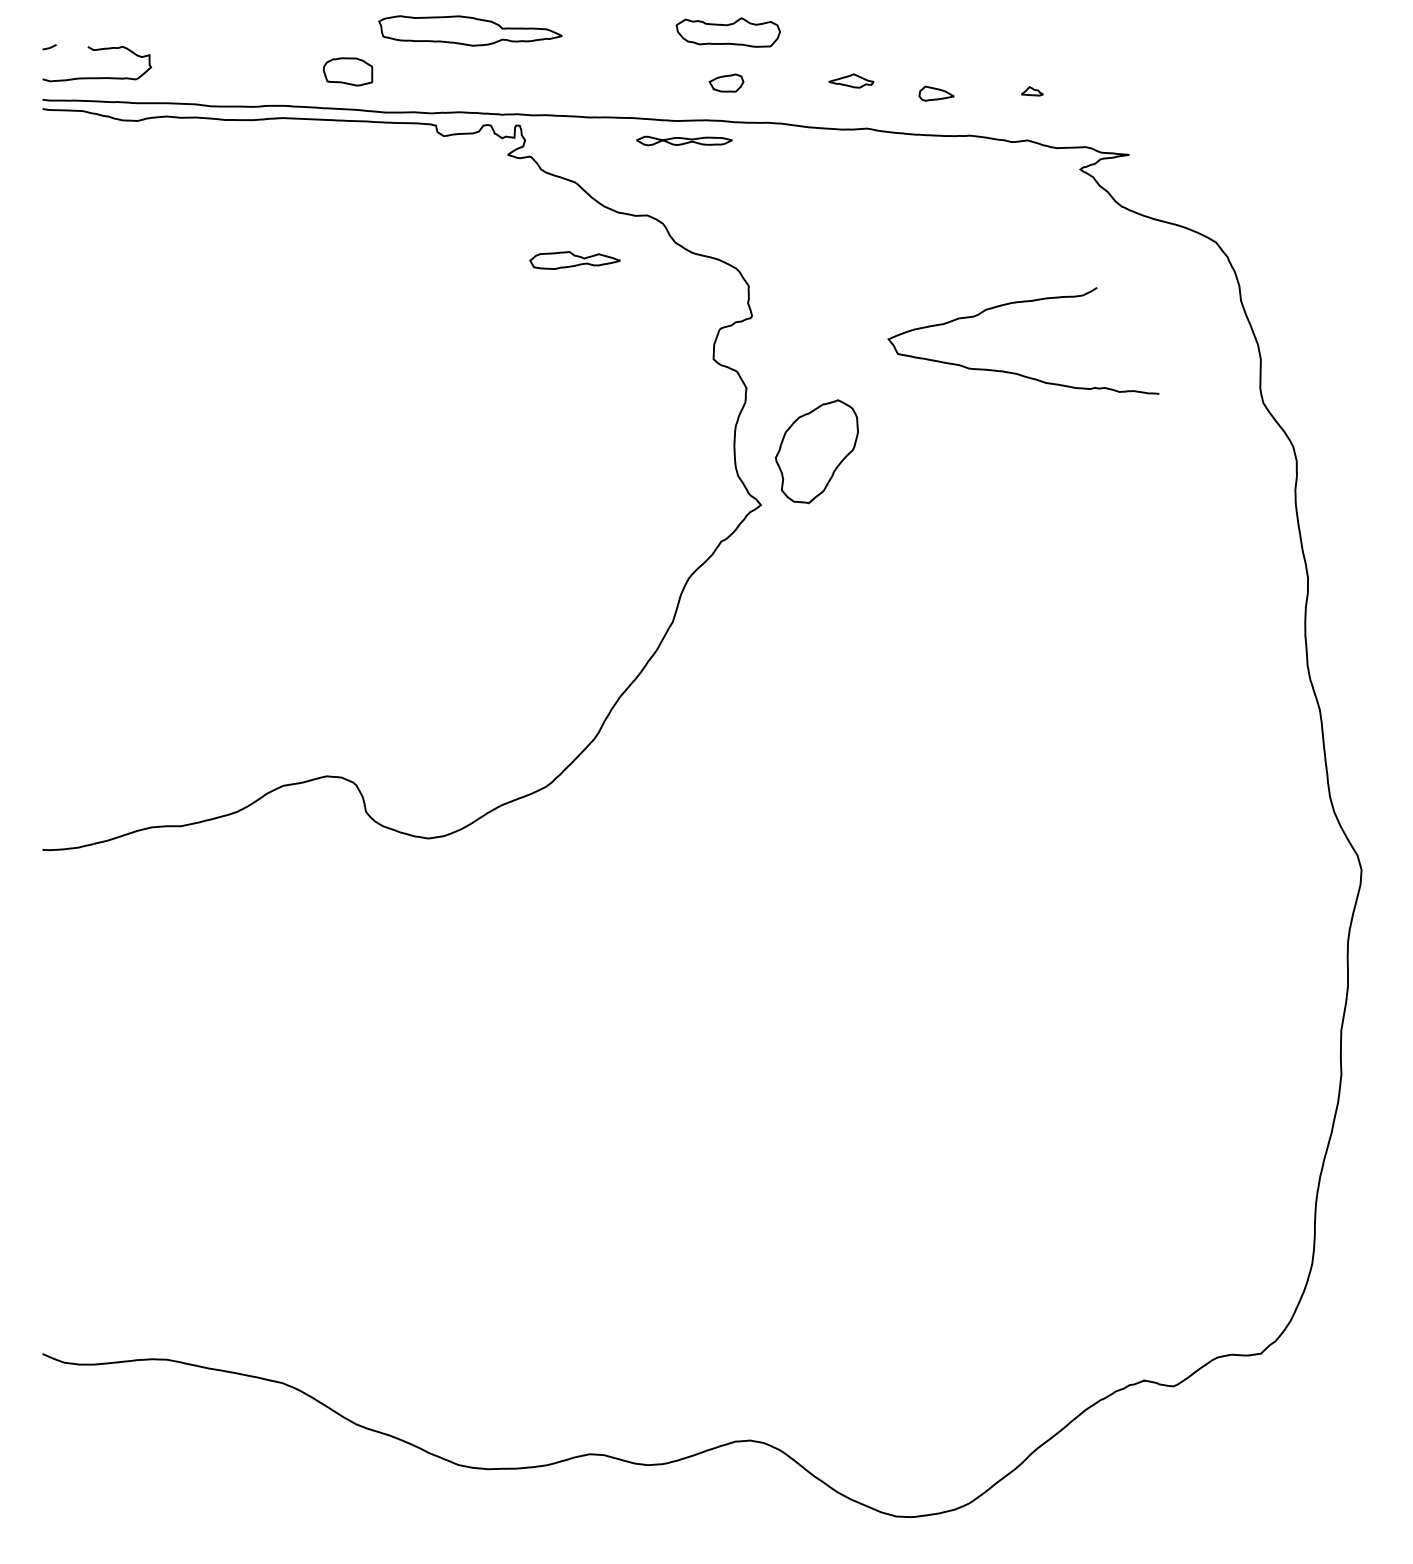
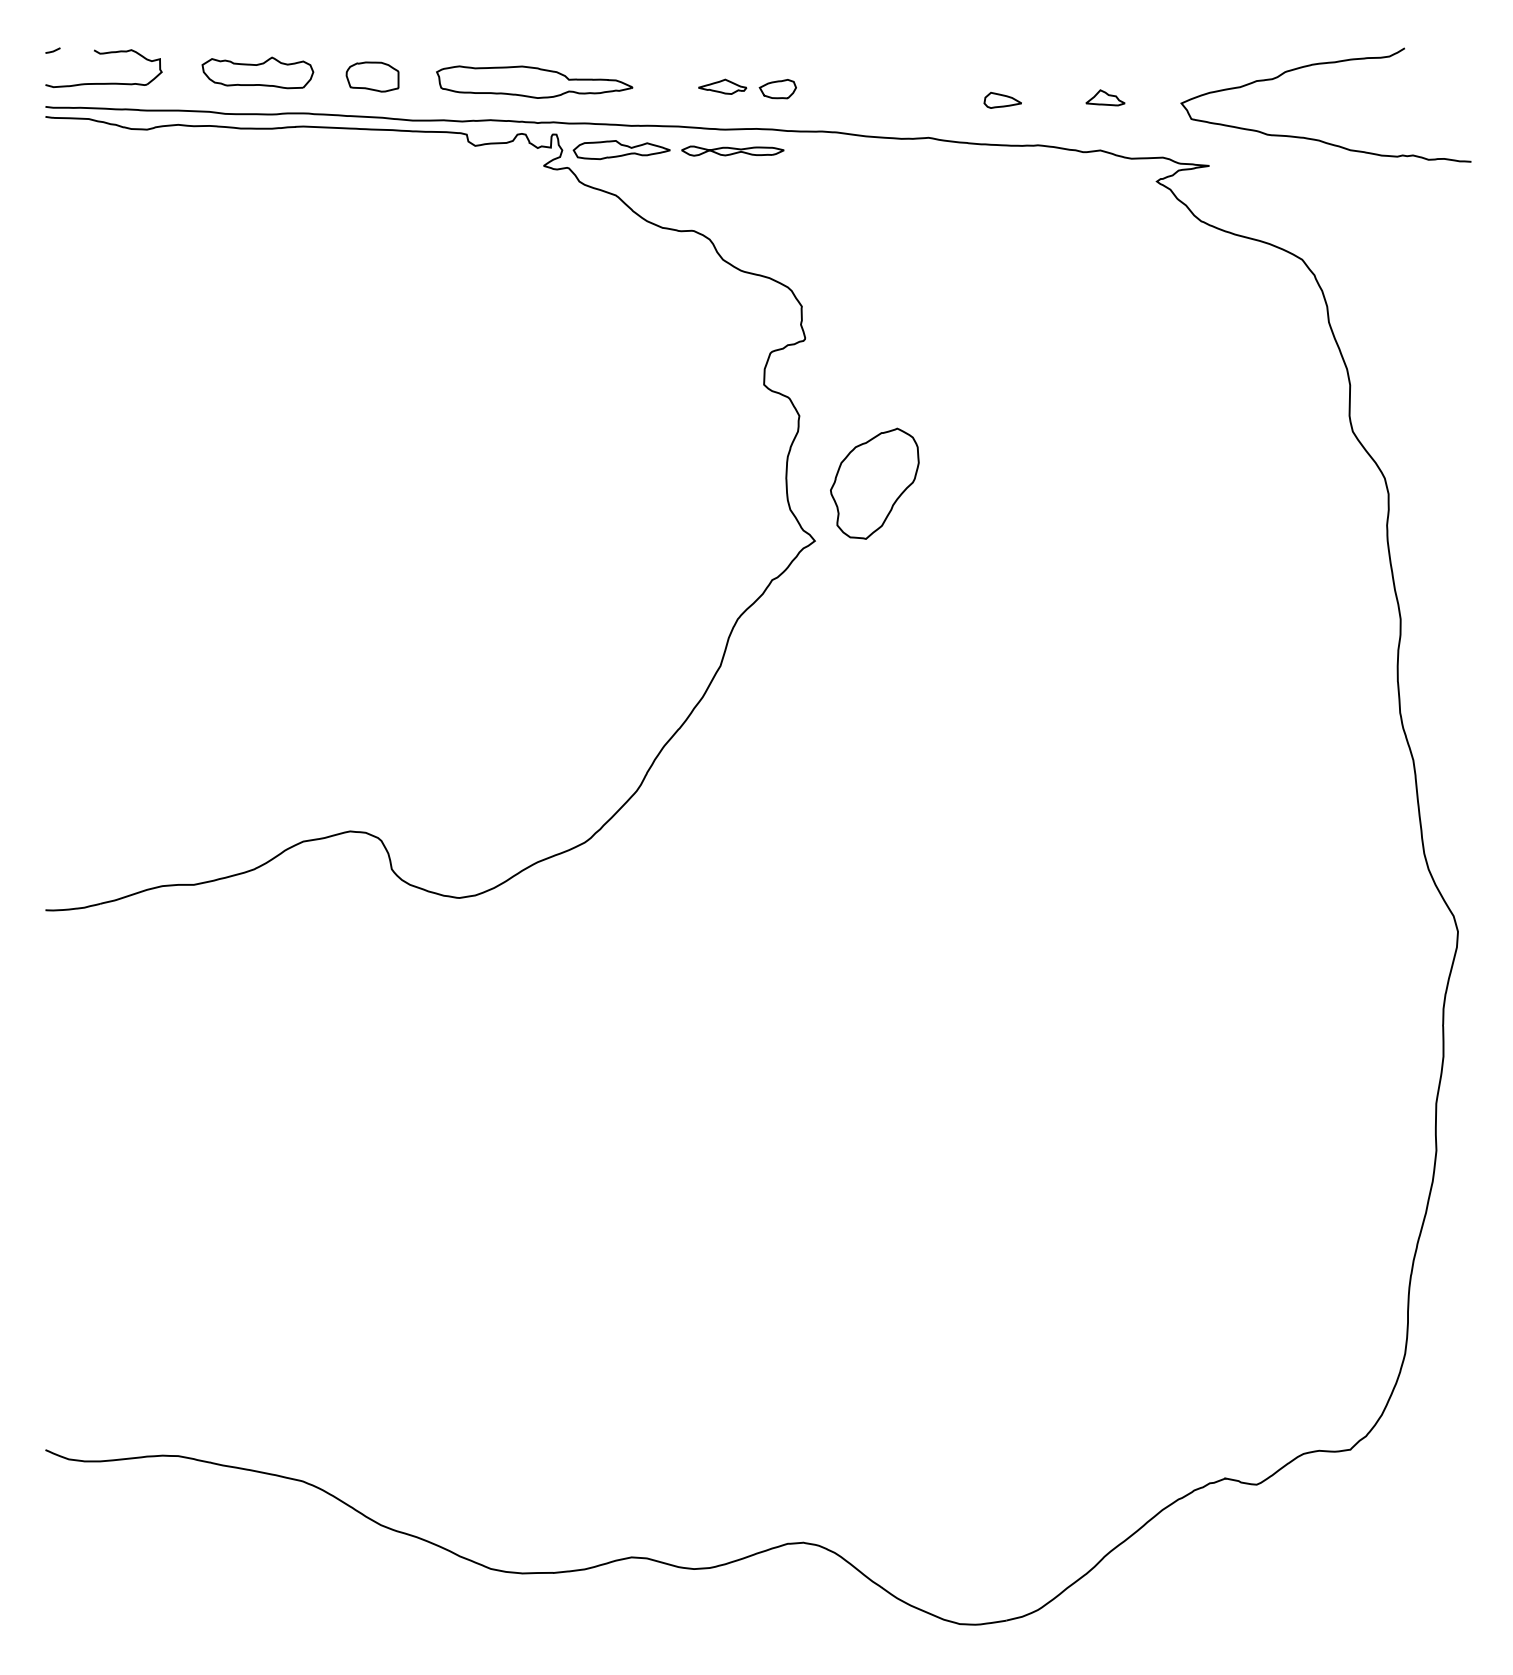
part: (470, 30) -> (534, 81), moved
part: (727, 32) -> (257, 72), moved
part: (851, 80) -> (722, 86), moved
part: (1032, 90) -> (1105, 97), size x1.67
part: (574, 260) -> (621, 150), moved
curve: (1017, 372) -> (1319, 139), moved

